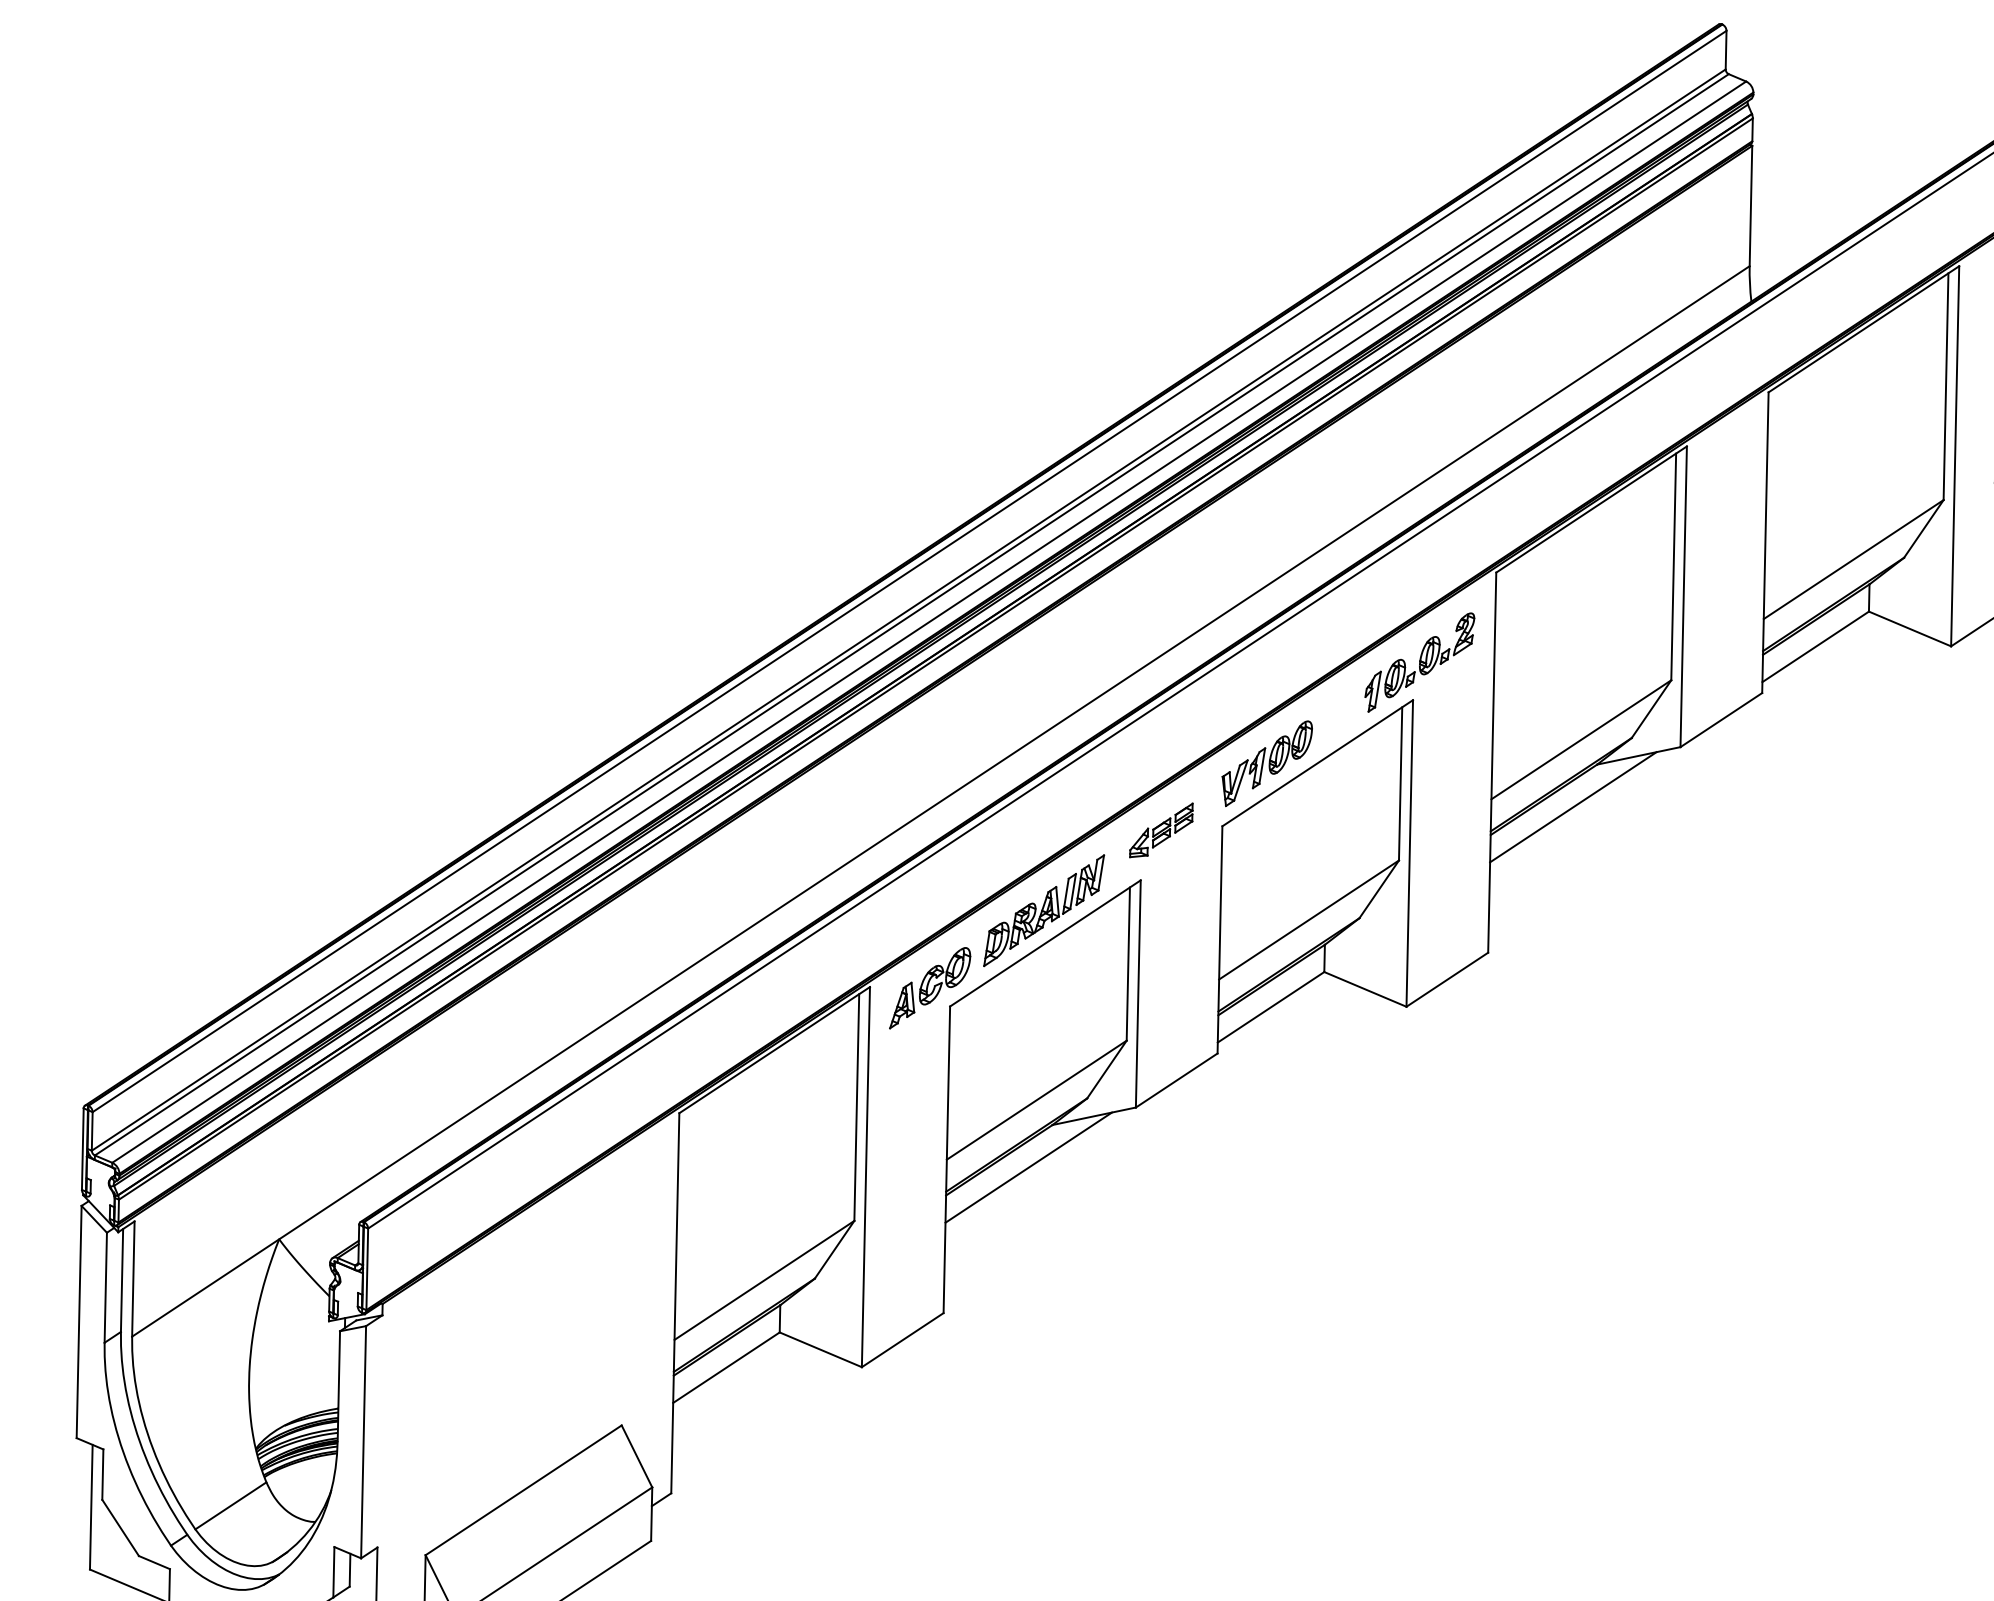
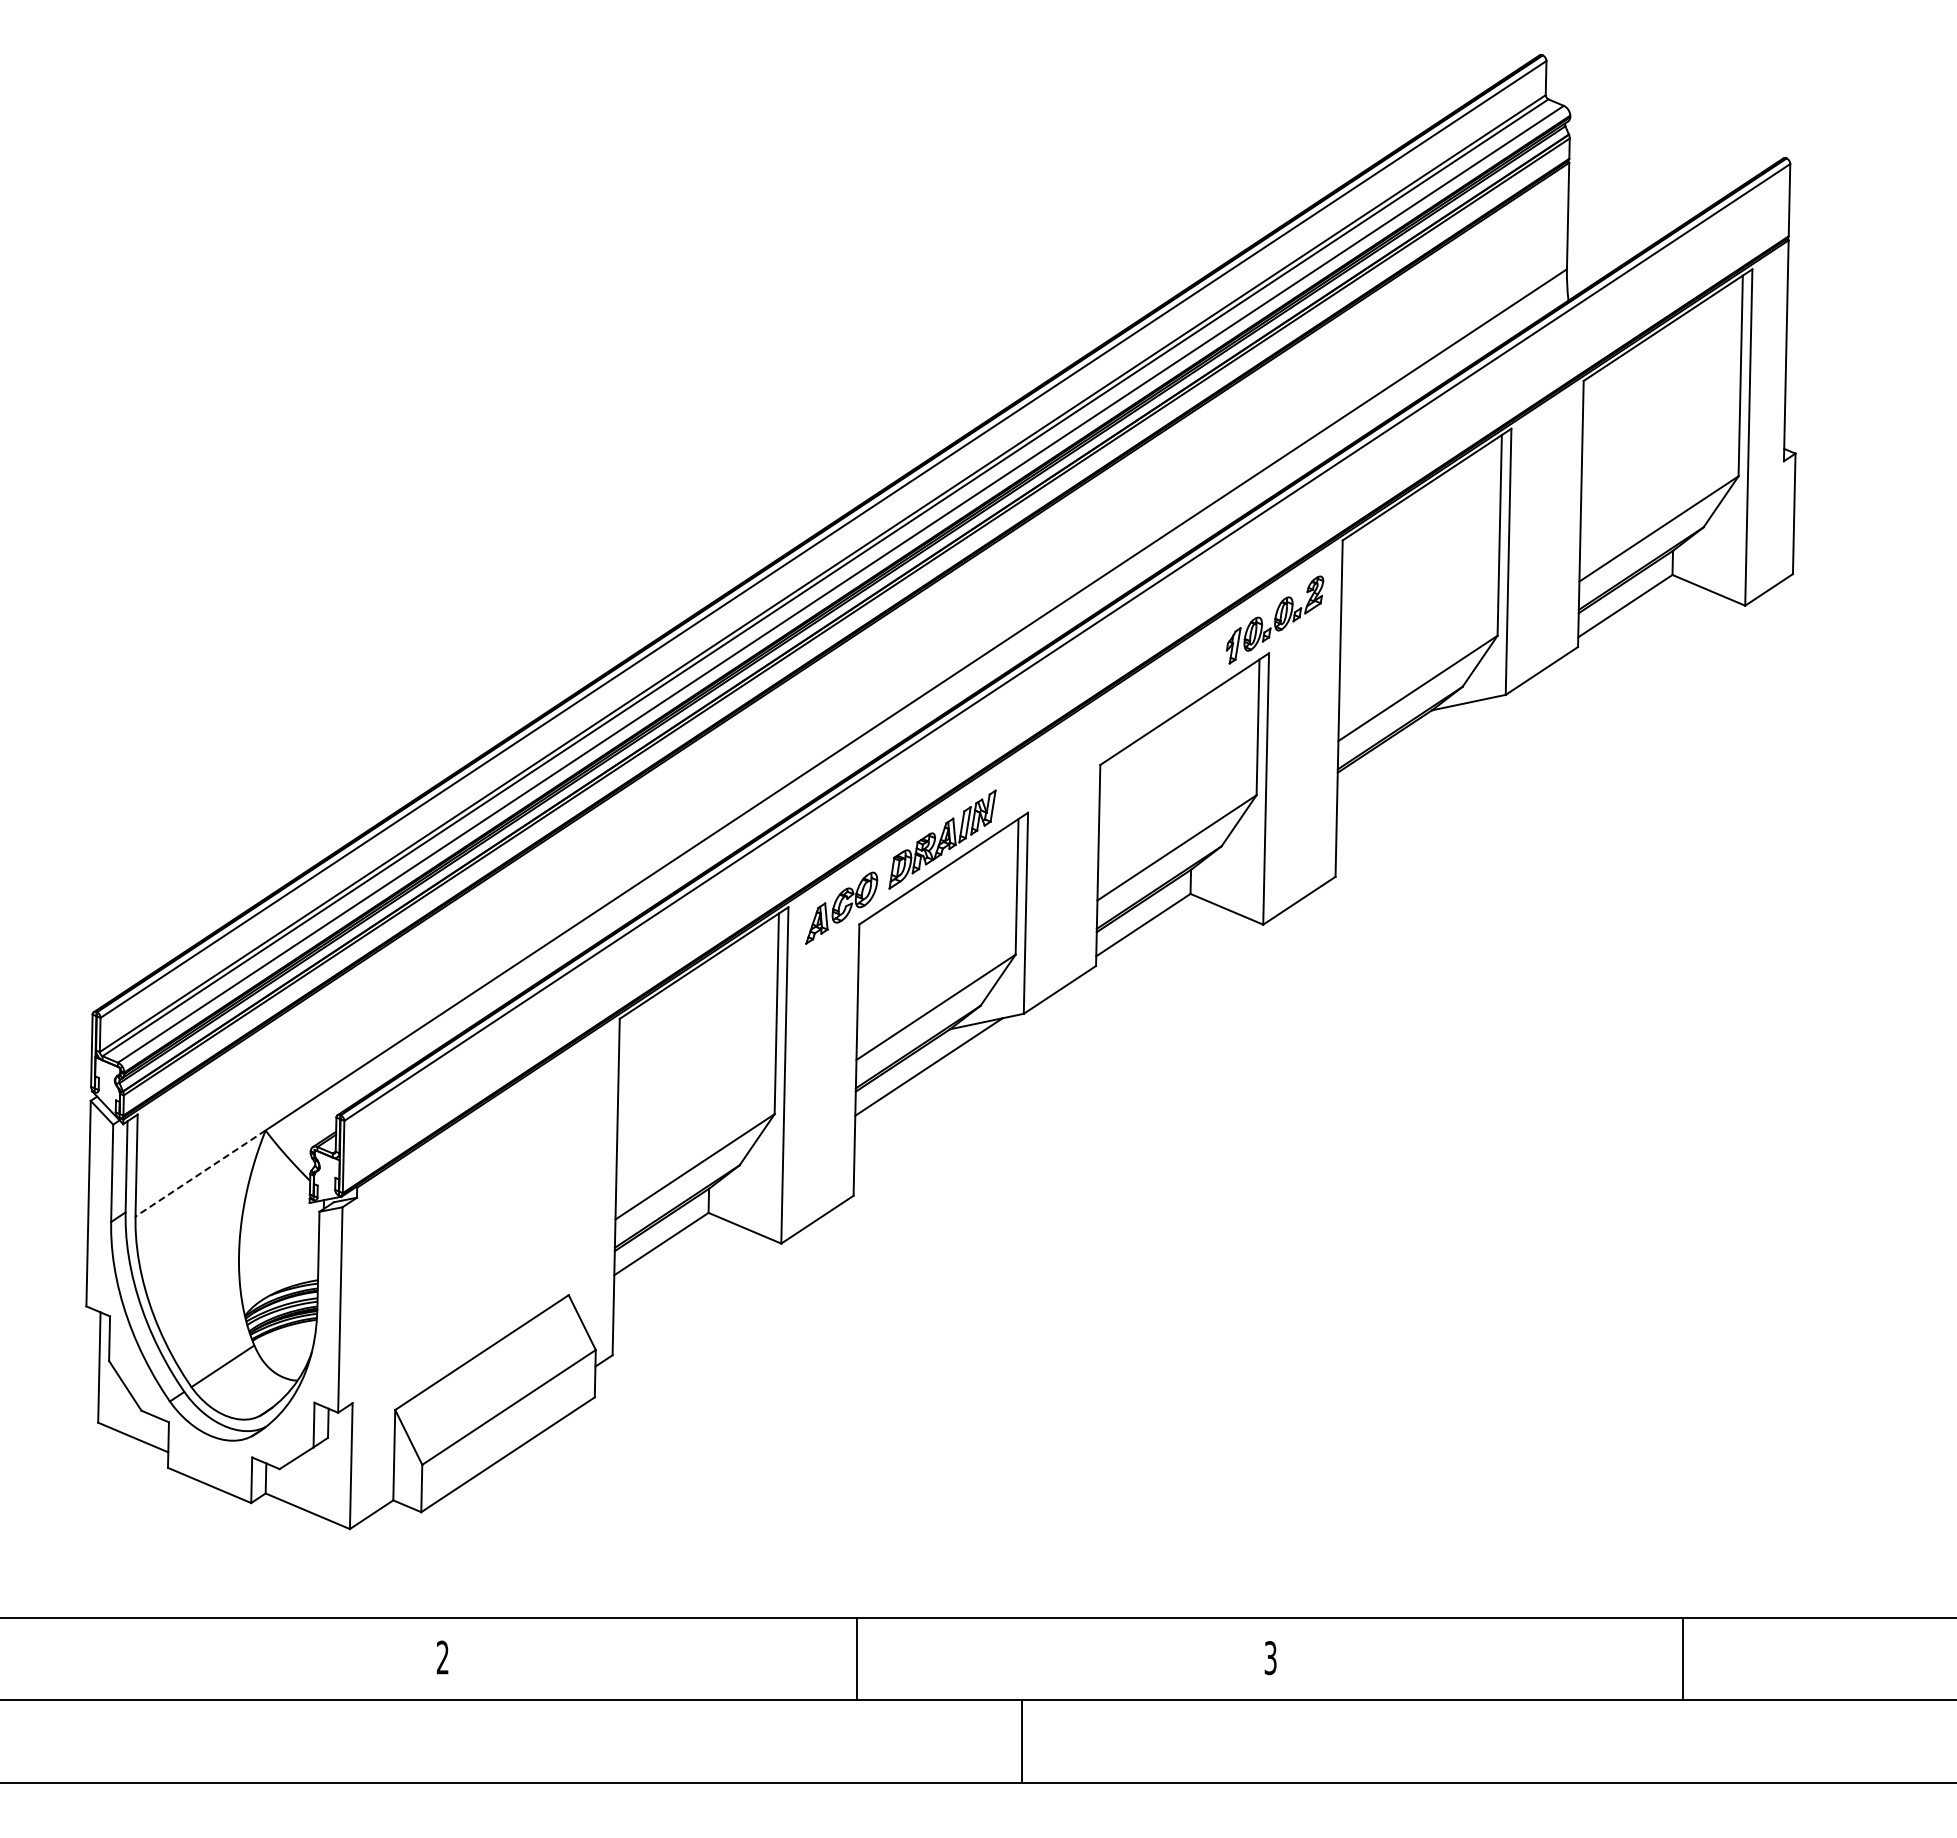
part: (1266, 763) -> (1139, 709), removed
line: (1572, 806) -> (1410, 747), removed
part: (1160, 830) -> (1045, 768), removed
line: (205, 1287) -> (200, 1173), solid -> dashed

